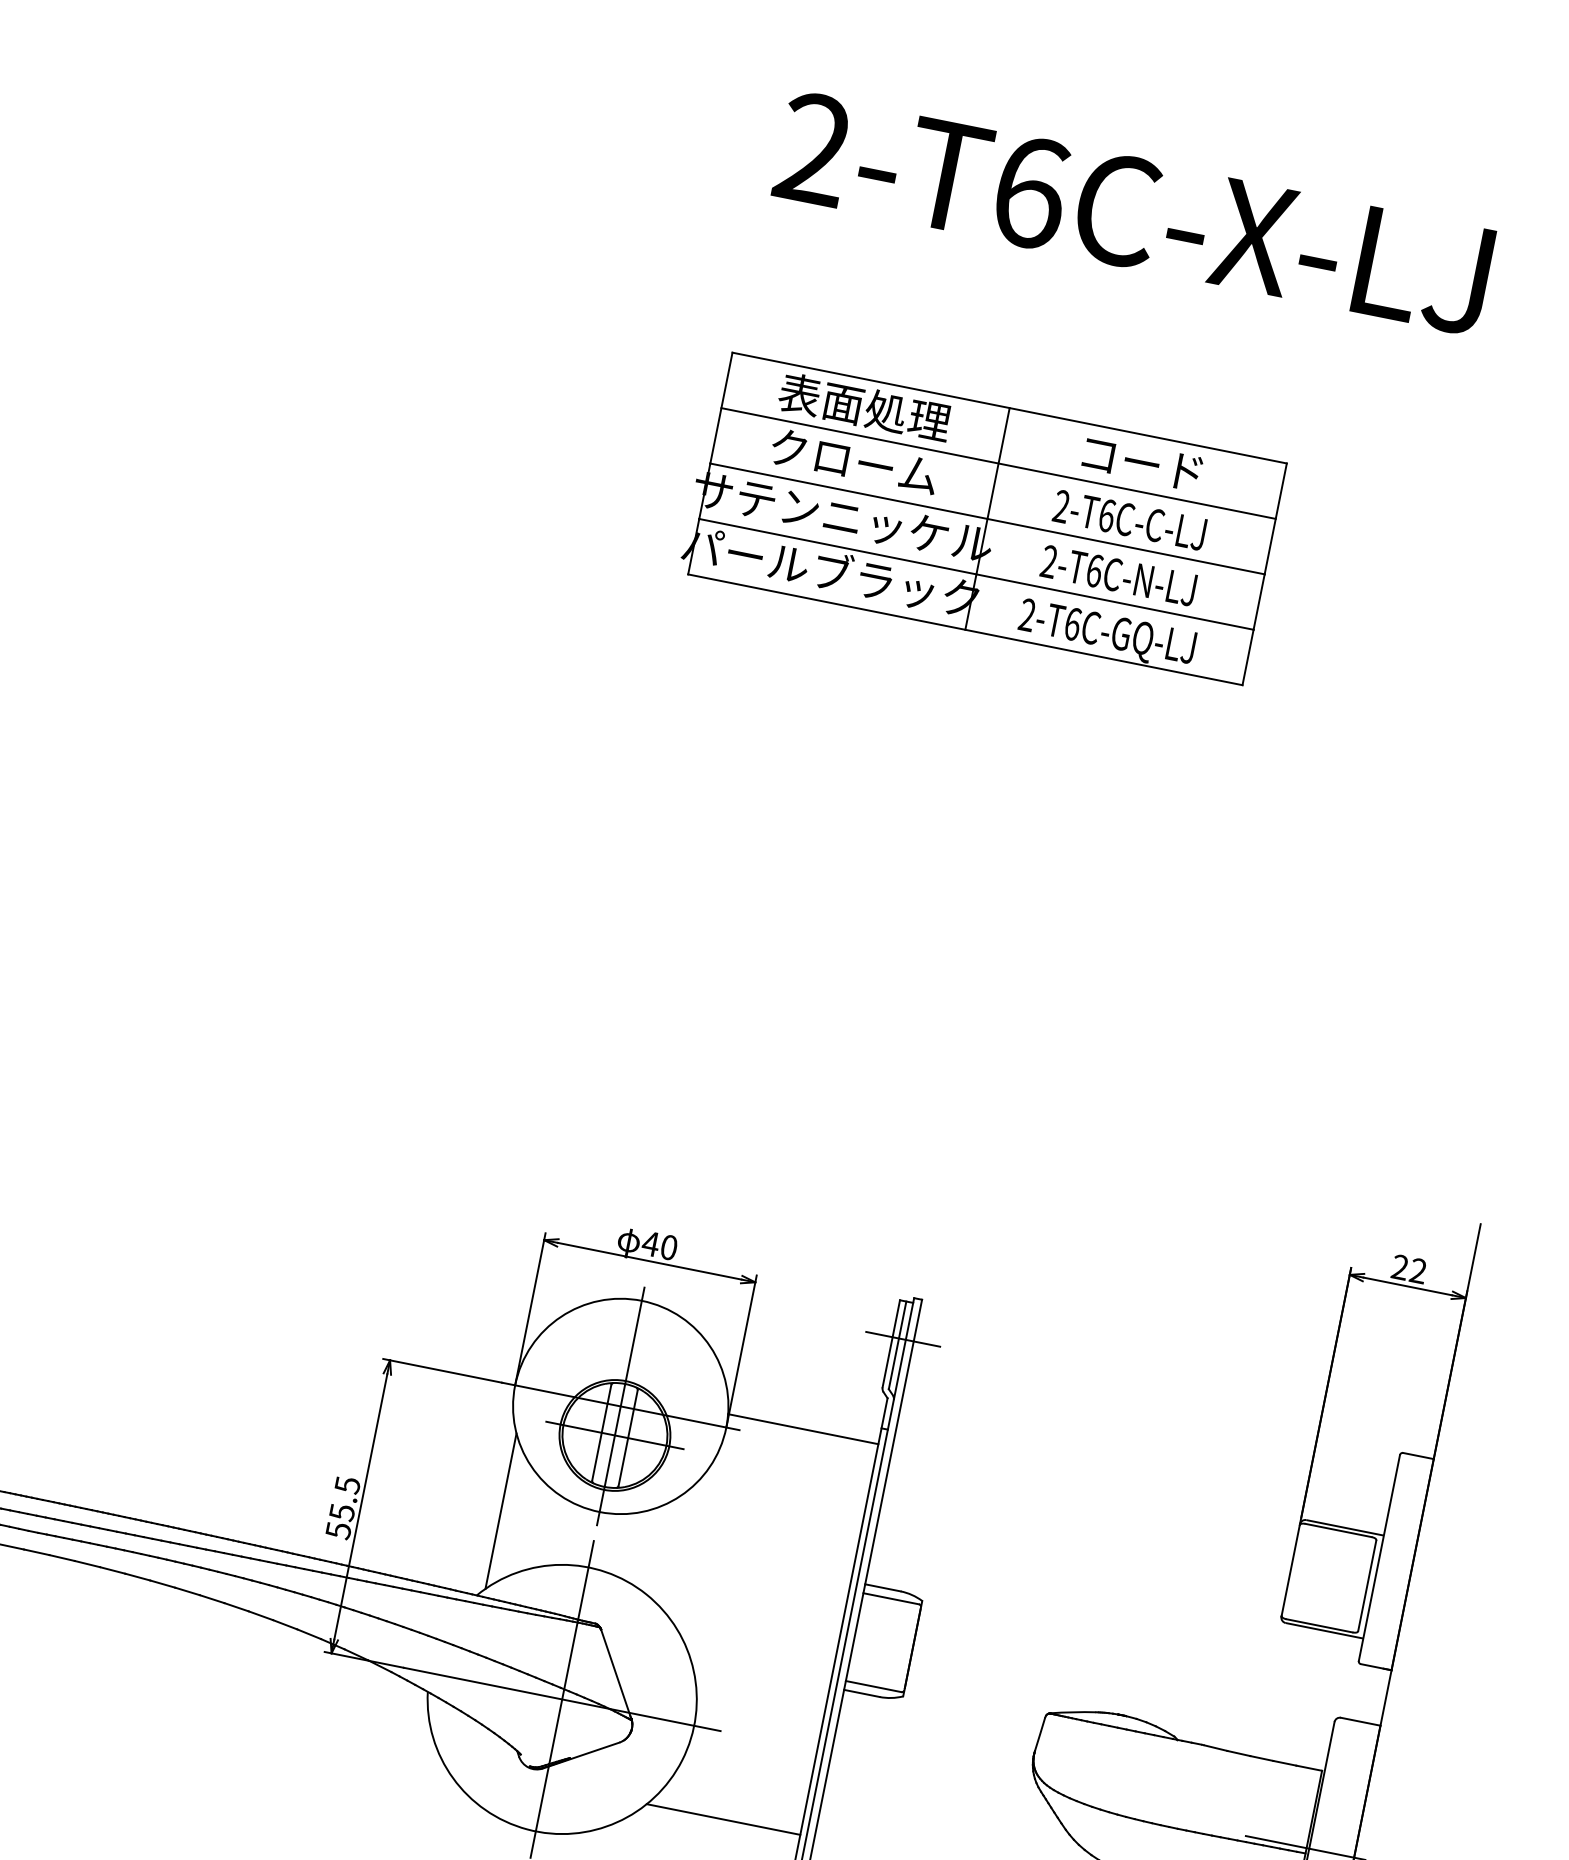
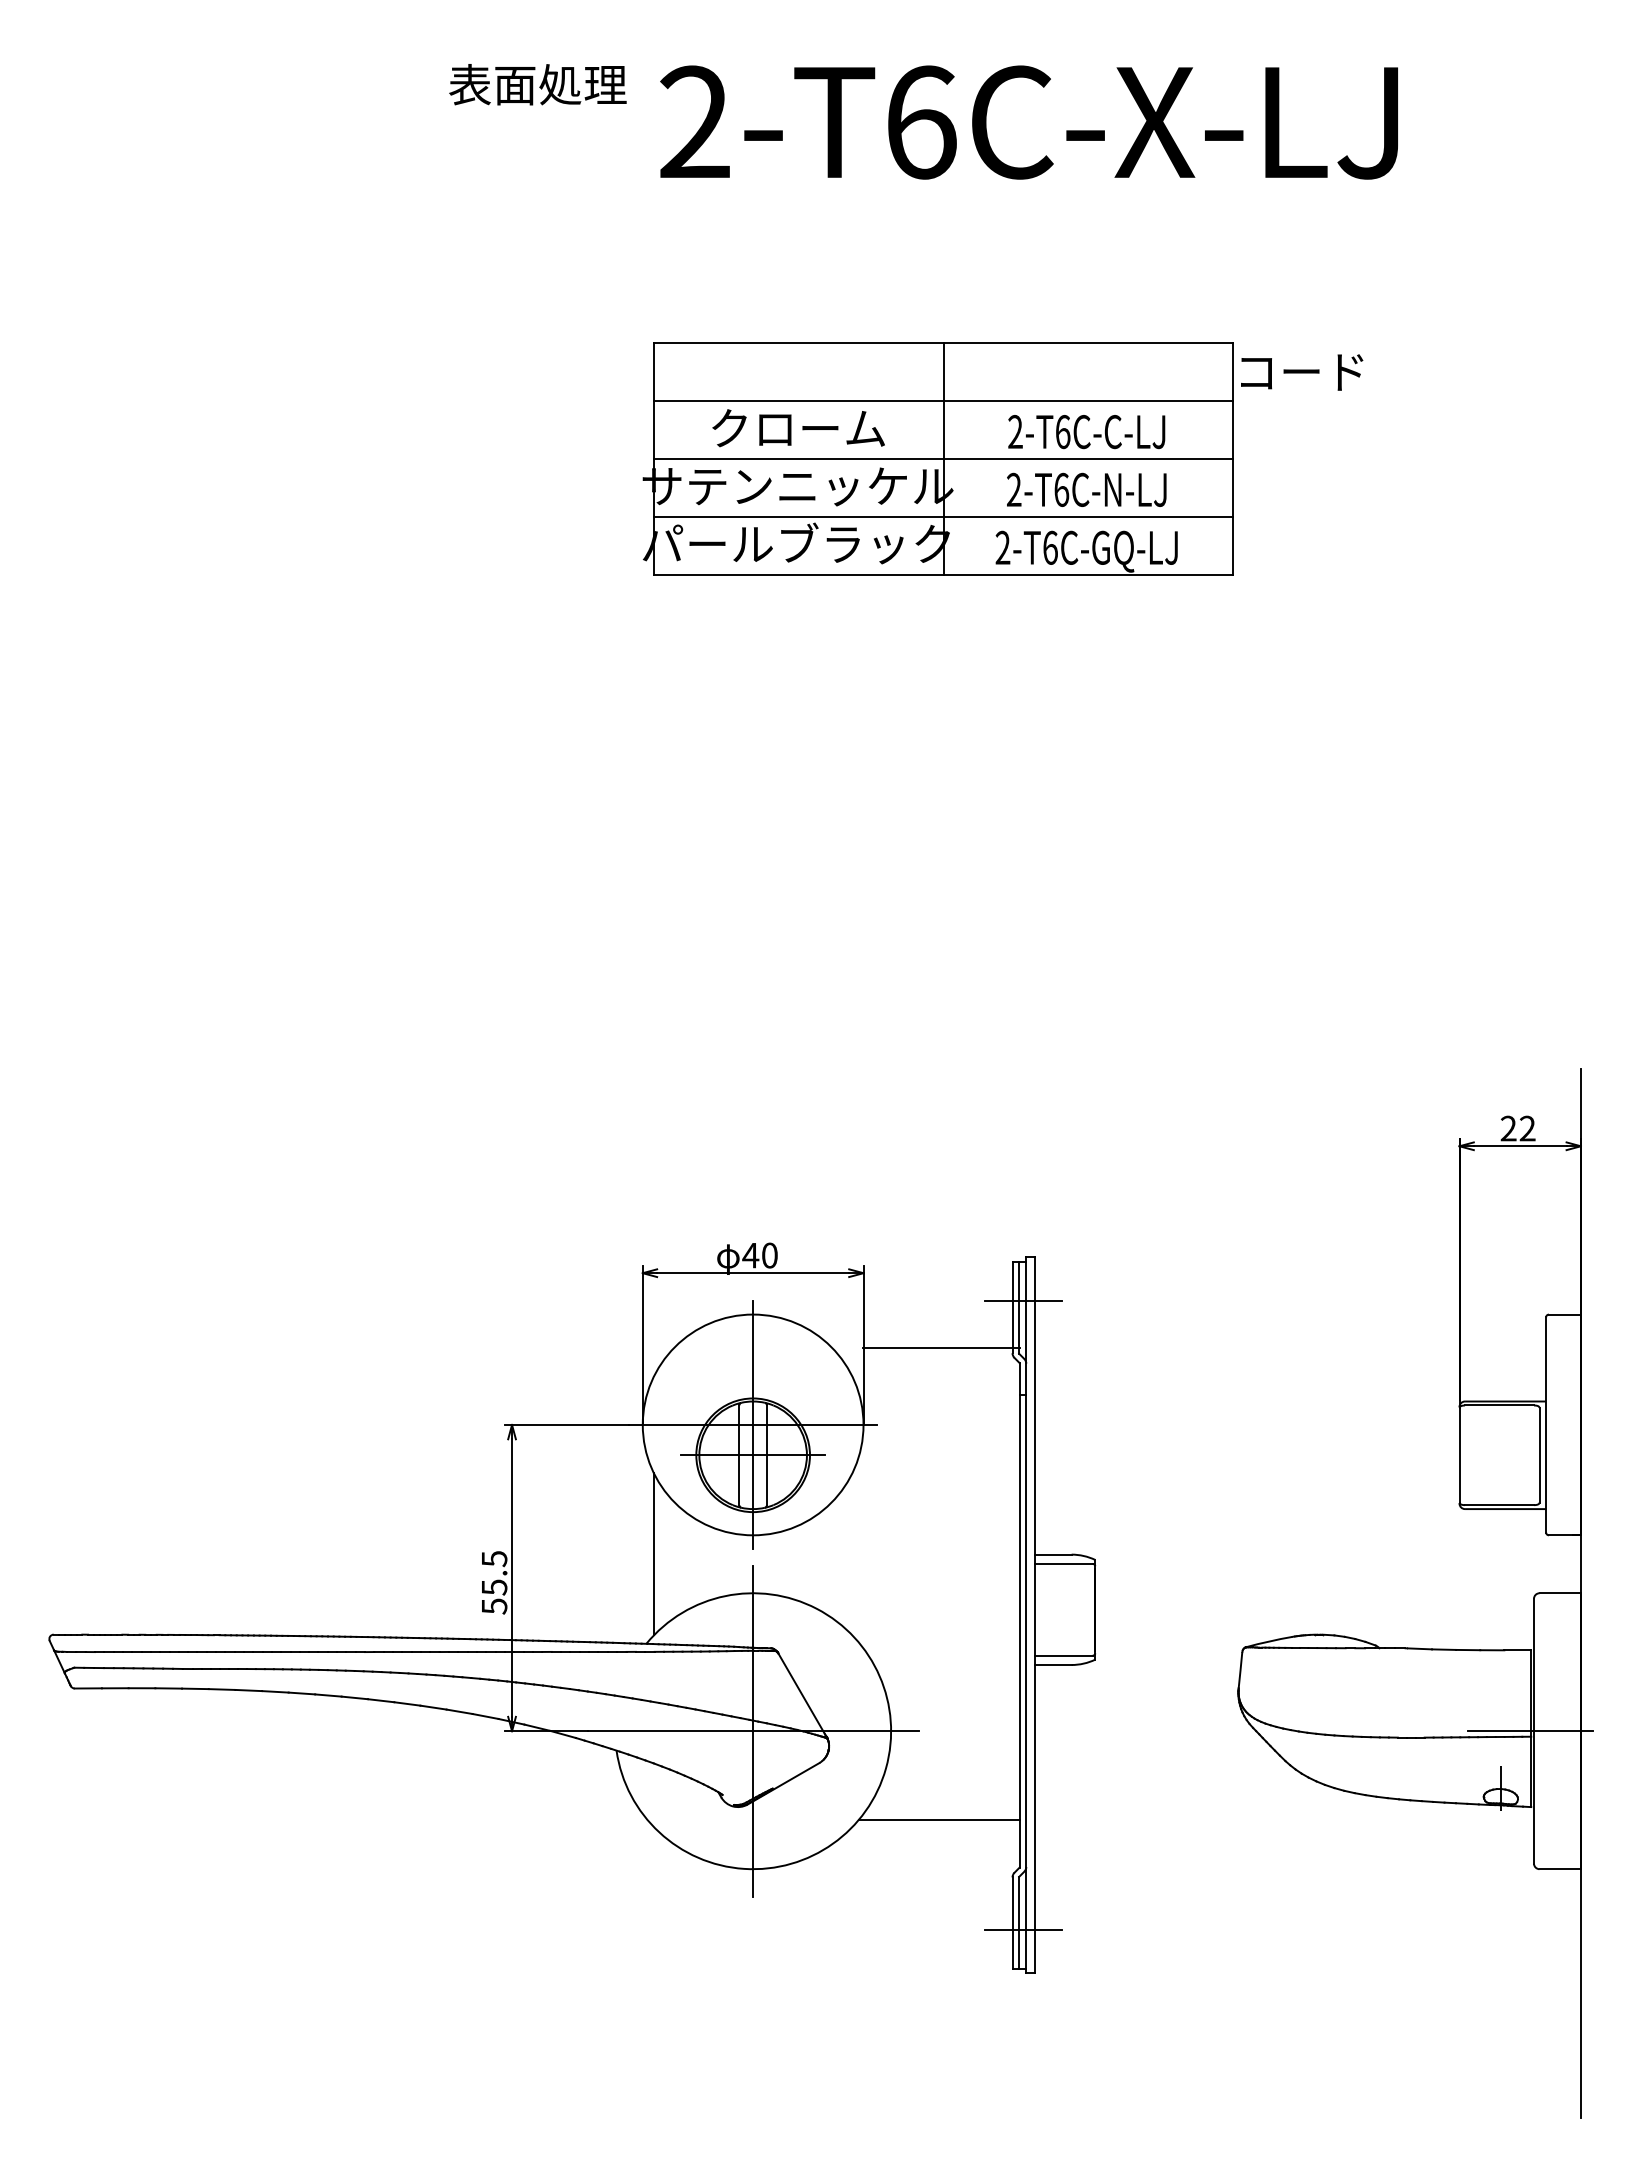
text: (864, 407) -> (537, 84), moved
text: (1142, 463) -> (1302, 372), moved
line: (802, 1429) -> (940, 1348), moved

